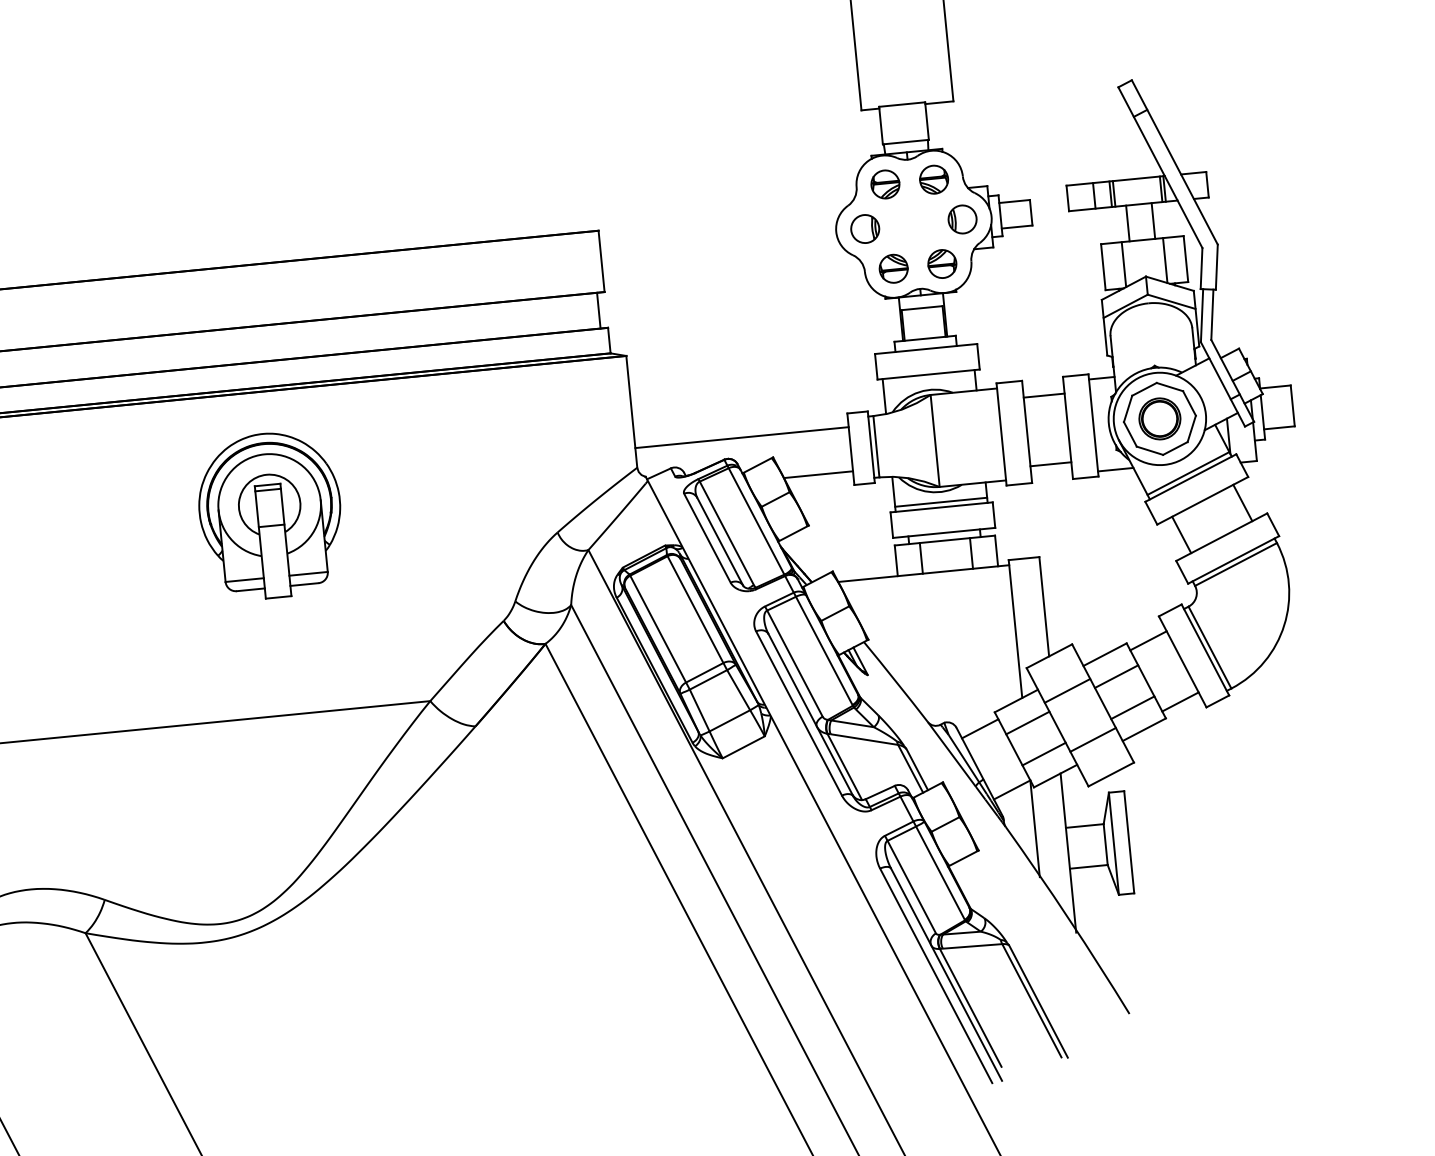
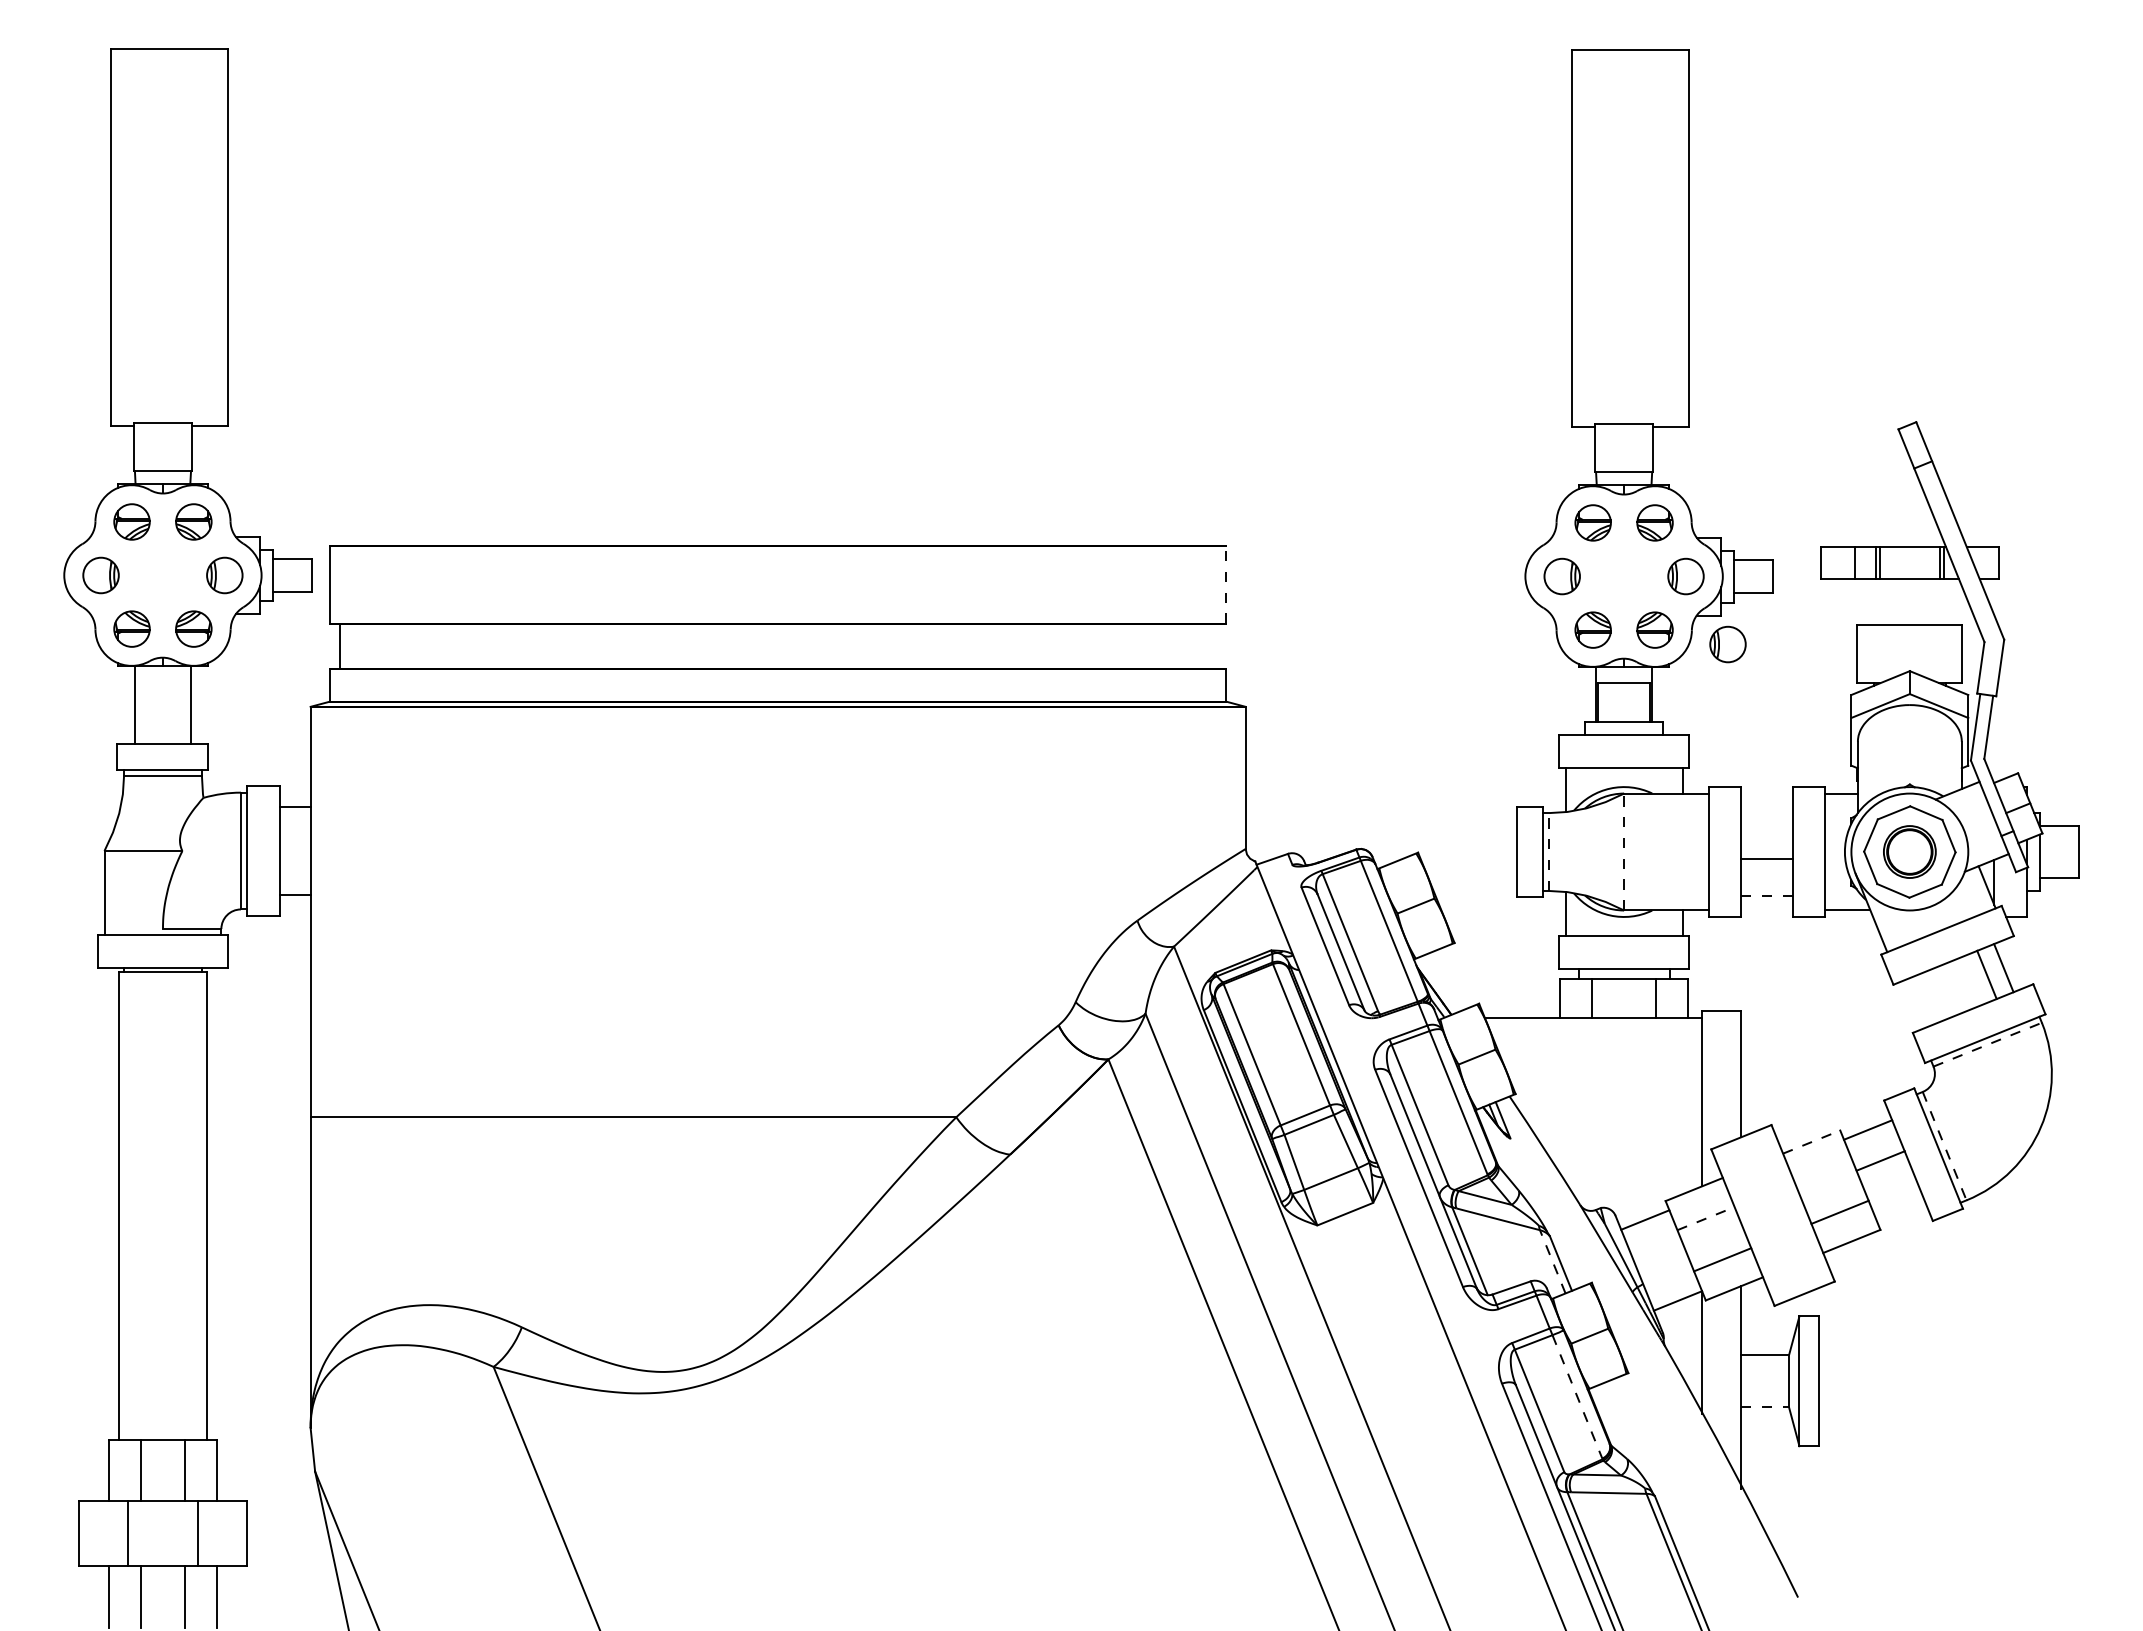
line: (1153, 220) -> (1926, 601), removed
line: (1127, 223) -> (1893, 601), removed
line: (1165, 259) -> (1936, 652), removed
line: (601, 261) -> (1226, 584), solid -> dashed
line: (1123, 264) -> (1883, 652), removed
part: (1000, 269) -> (1727, 644), added
line: (598, 310) -> (1216, 646), removed
line: (1043, 395) -> (1766, 859), moved
line: (741, 437) -> (1380, 823), removed
line: (935, 440) -> (1624, 851), solid -> dashed
line: (876, 447) -> (1549, 852), solid -> dashed
line: (1050, 464) -> (1766, 895), solid -> dashed
line: (1188, 473) -> (1938, 924), removed
line: (818, 475) -> (1472, 880), removed
line: (940, 501) -> (1623, 929), removed
part: (270, 515) -> (778, 863), removed
line: (1181, 534) -> (1986, 974), moved
line: (1236, 564) -> (1988, 1044), solid -> dashed
line: (1209, 647) -> (1944, 1146), solid -> dashed
line: (1104, 655) -> (1811, 1142), solid -> dashed
line: (1116, 676) -> (1823, 1170), removed
line: (1067, 690) -> (1759, 1182), removed
line: (1180, 701) -> (1880, 1160), moved
line: (1028, 722) -> (1706, 1218), solid -> dashed
line: (1093, 739) -> (1786, 1247), removed
line: (910, 768) -> (1552, 1261), solid -> dashed
line: (1089, 867) -> (1765, 1407), solid -> dashed
line: (940, 872) -> (1577, 1396), solid -> dashed

